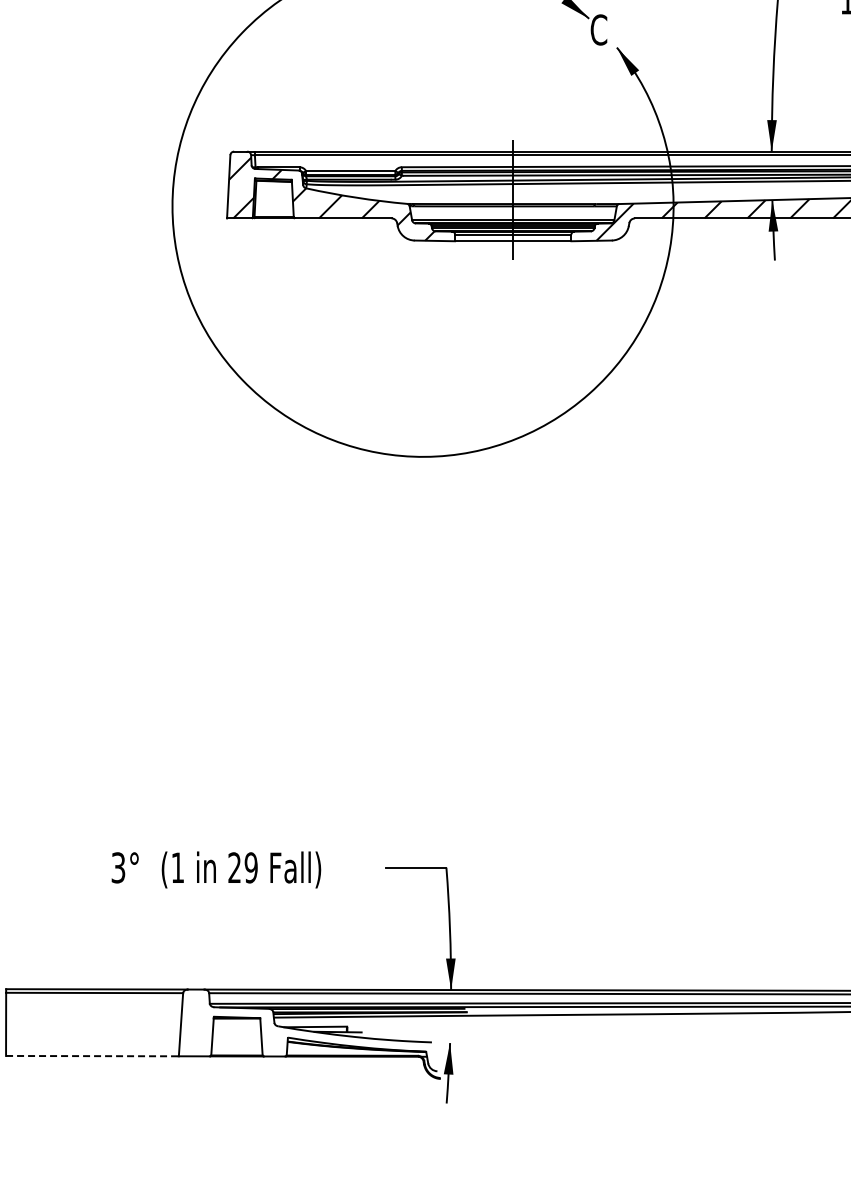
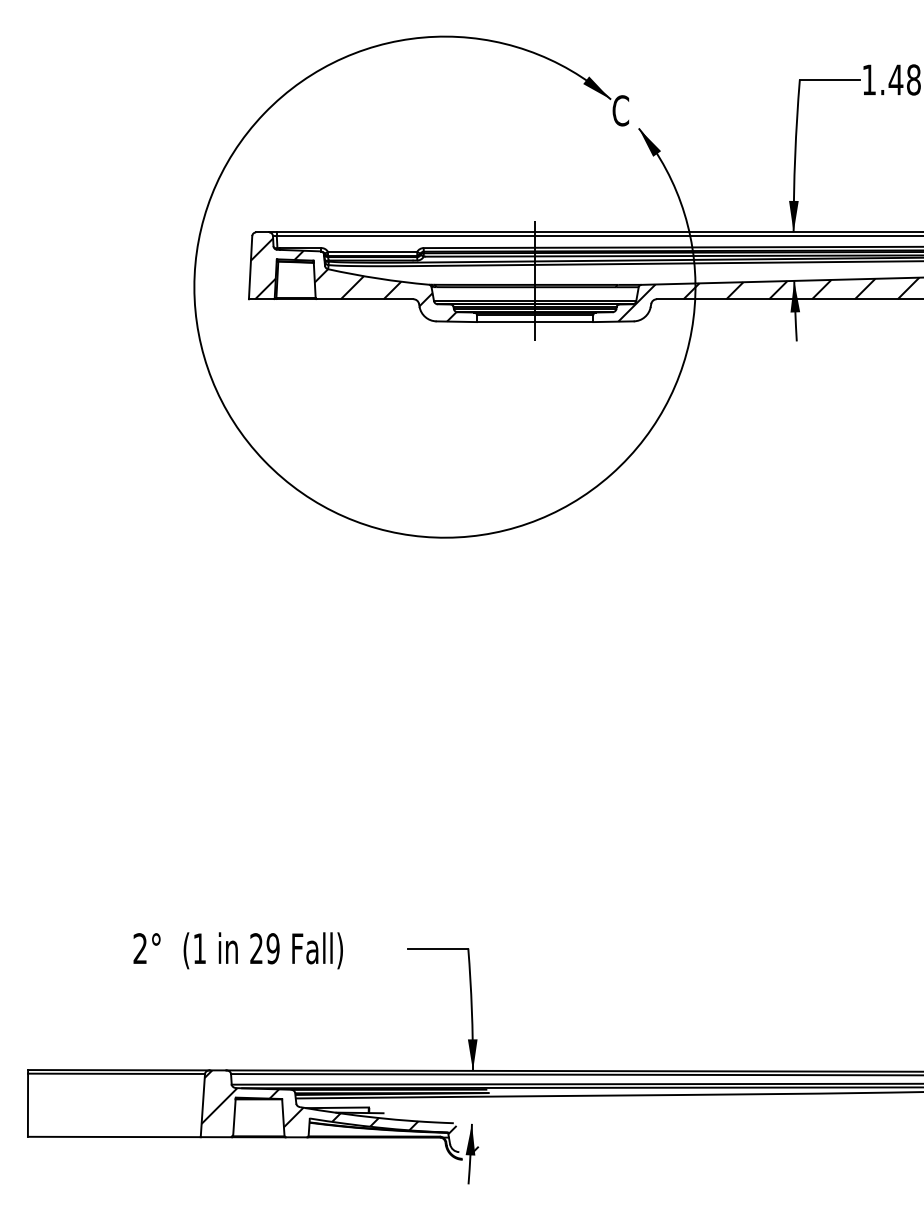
text: (117, 867) -> (139, 948), 3° -> 2°
hatch: (317, 1031) -> (339, 1112), added
line: (92, 1055) -> (114, 1136), dashed -> solid

